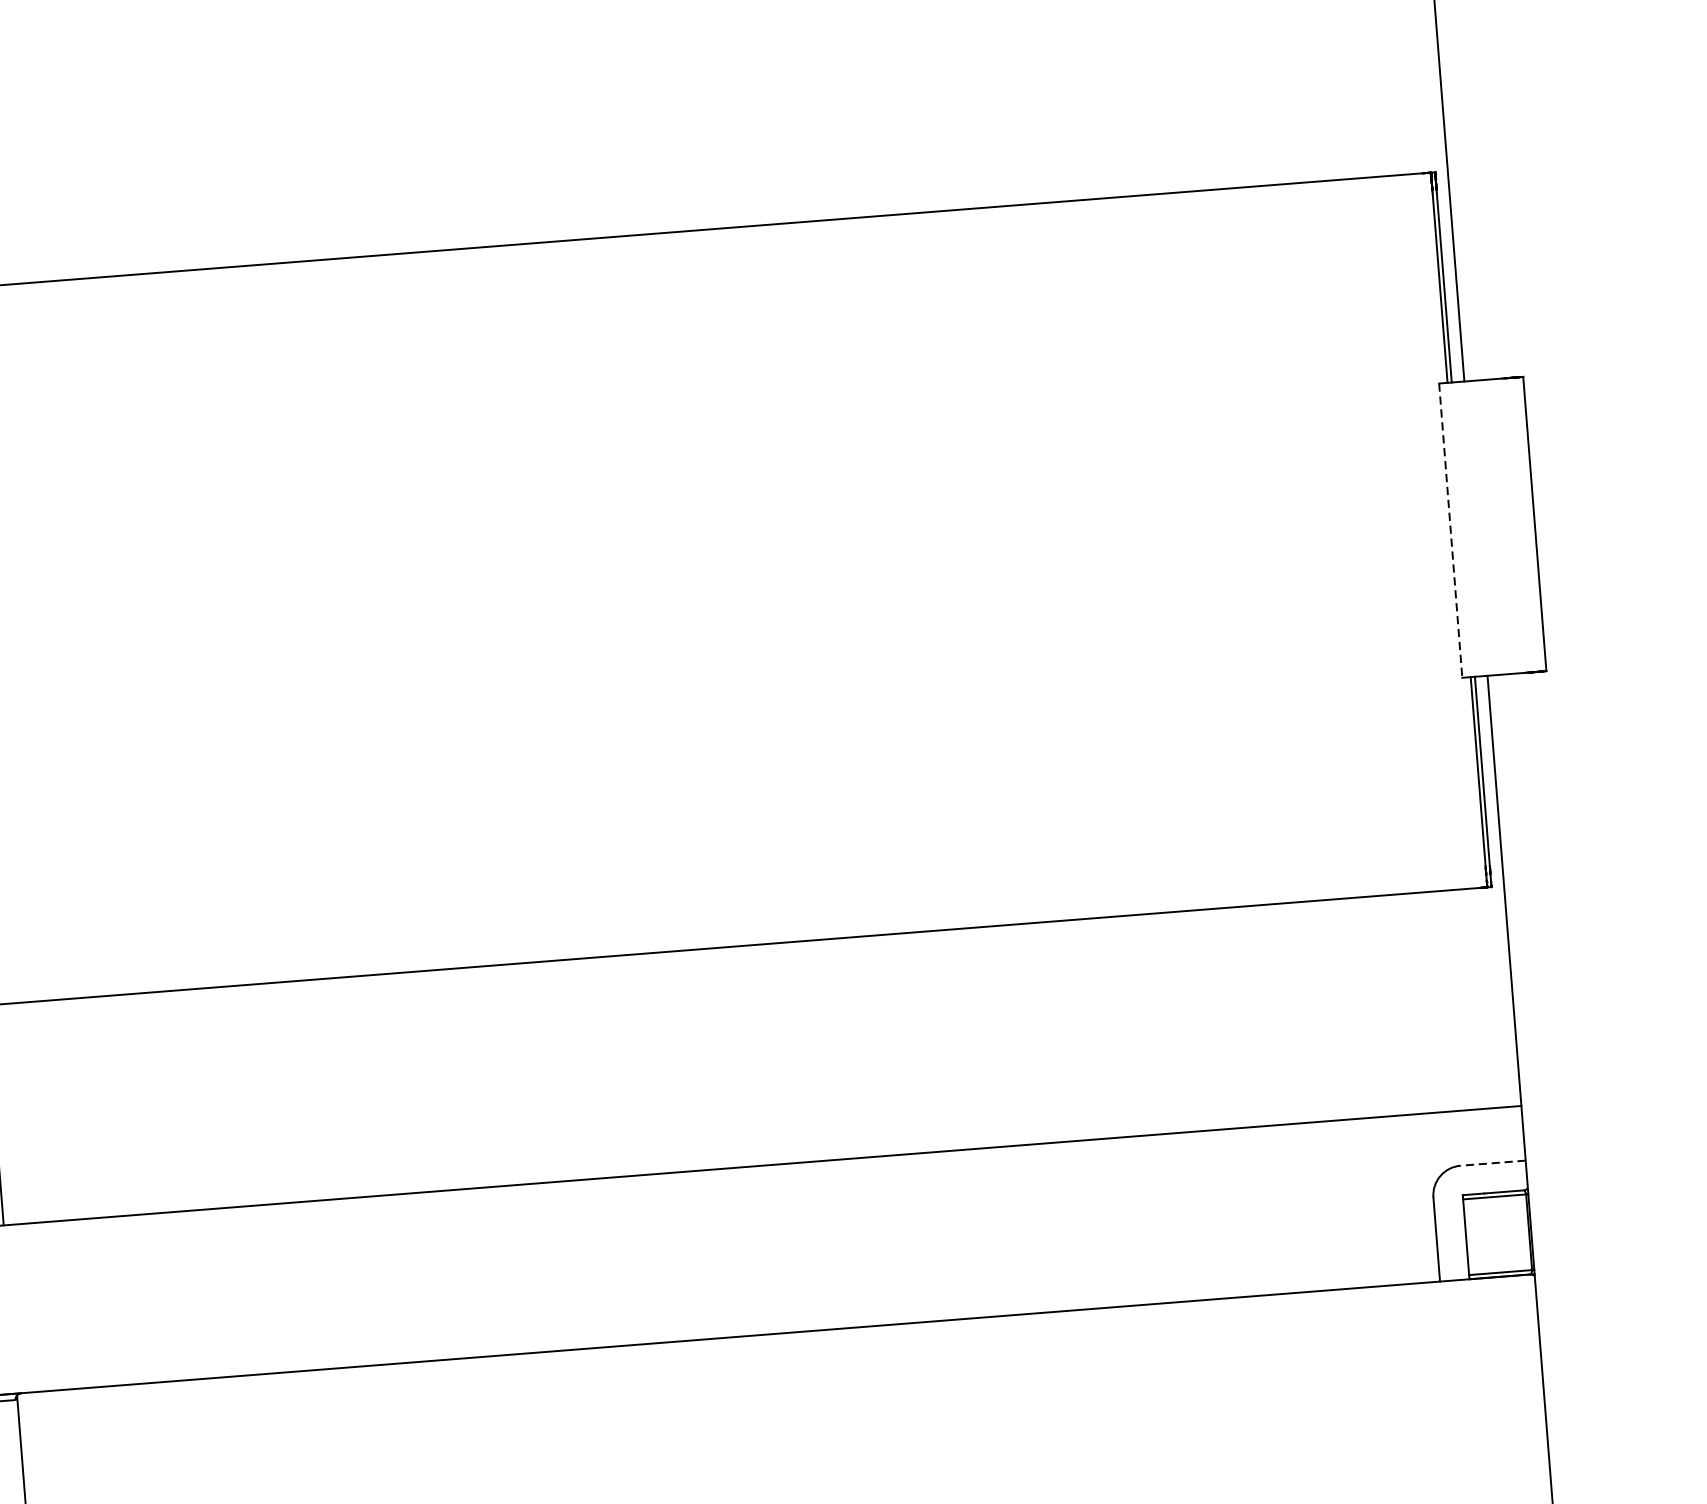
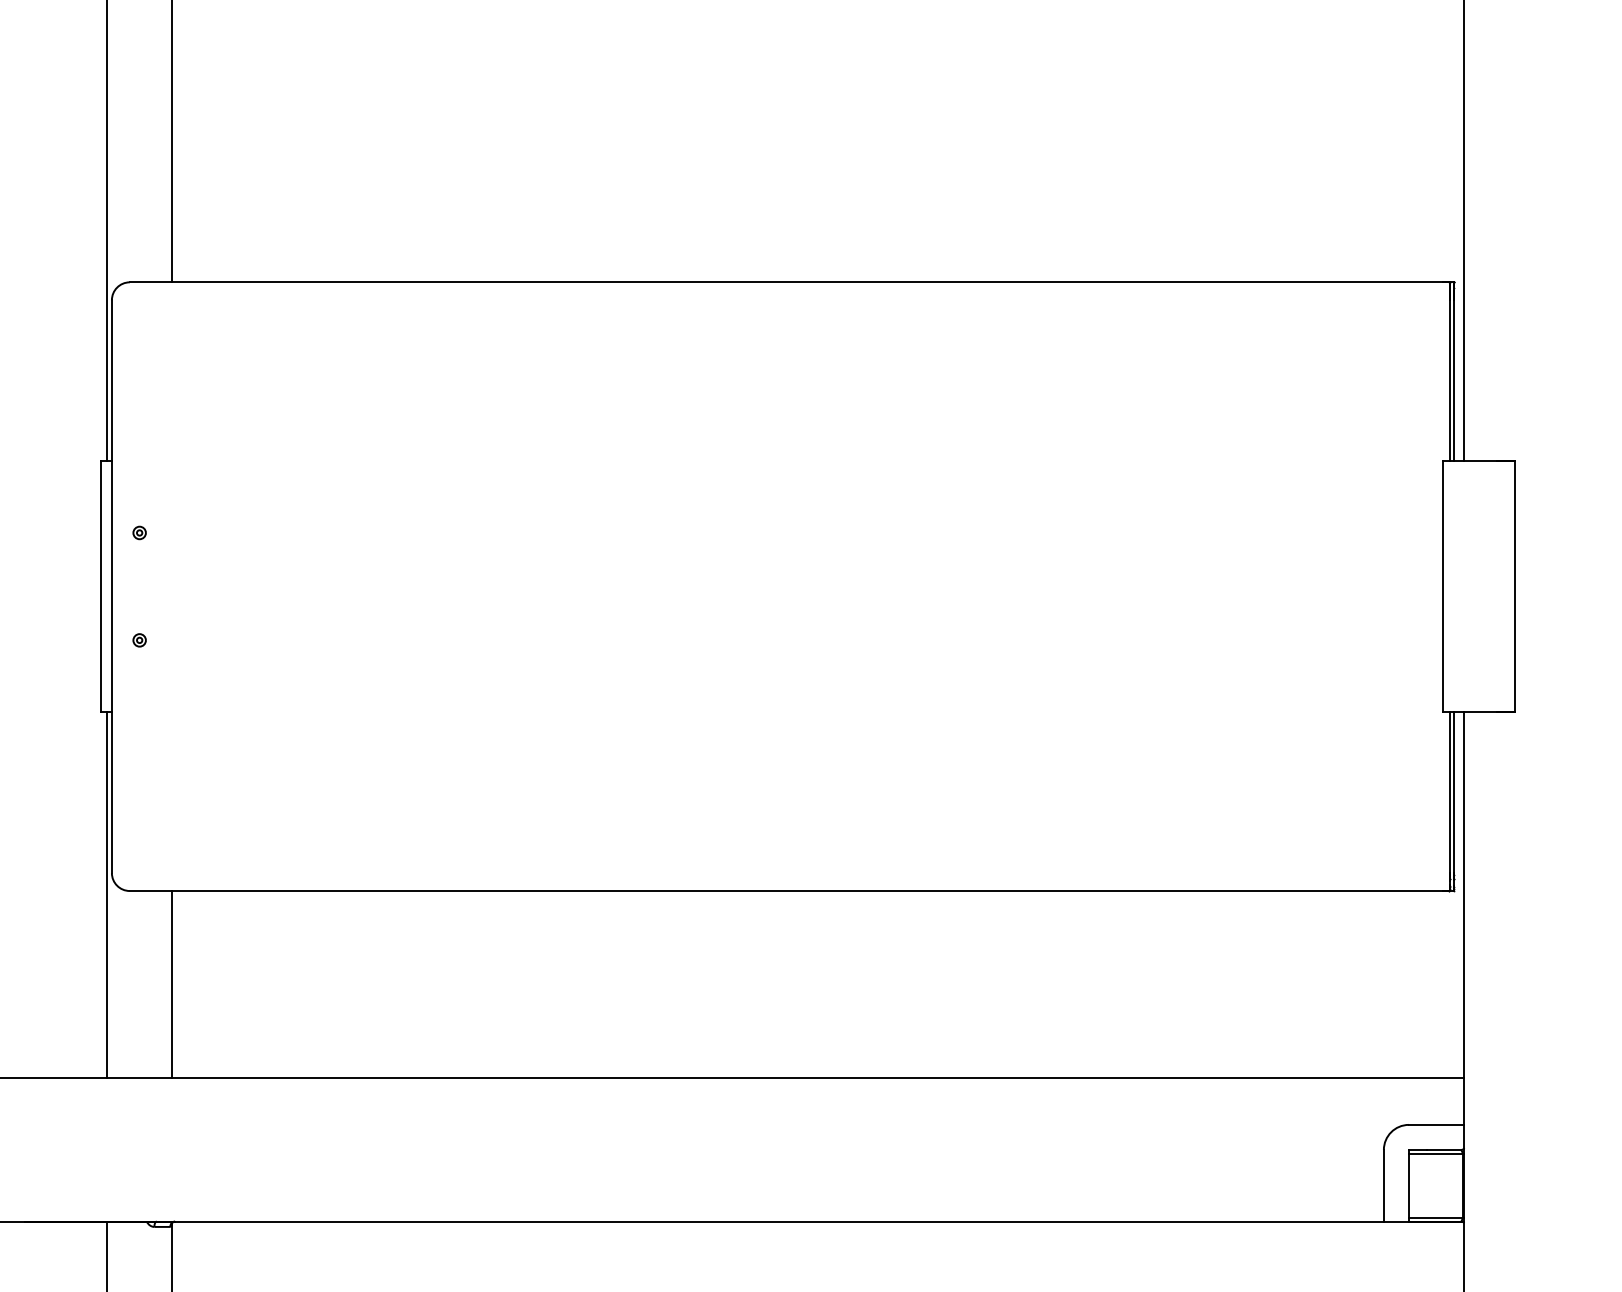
line: (1450, 531) -> (1442, 587), dashed -> solid
line: (1492, 1162) -> (1436, 1124), dashed -> solid

